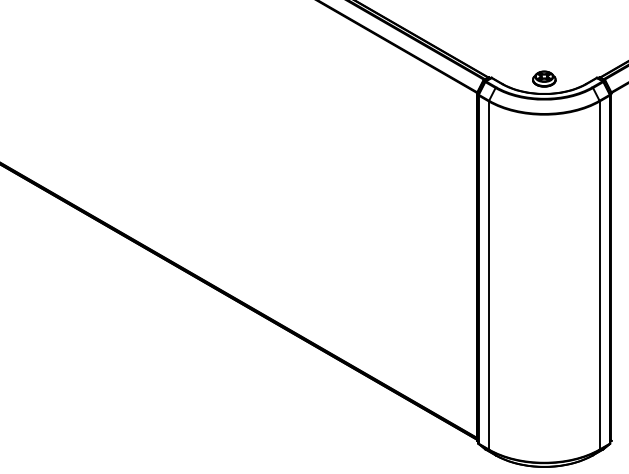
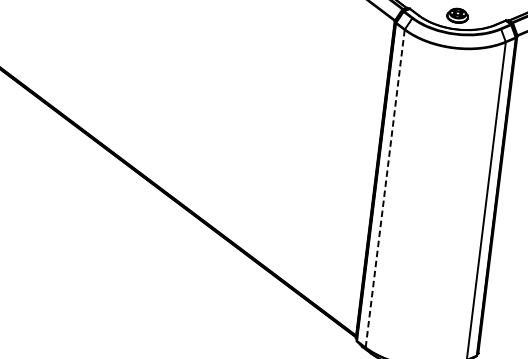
line: (488, 275) -> (384, 188), solid -> dashed

